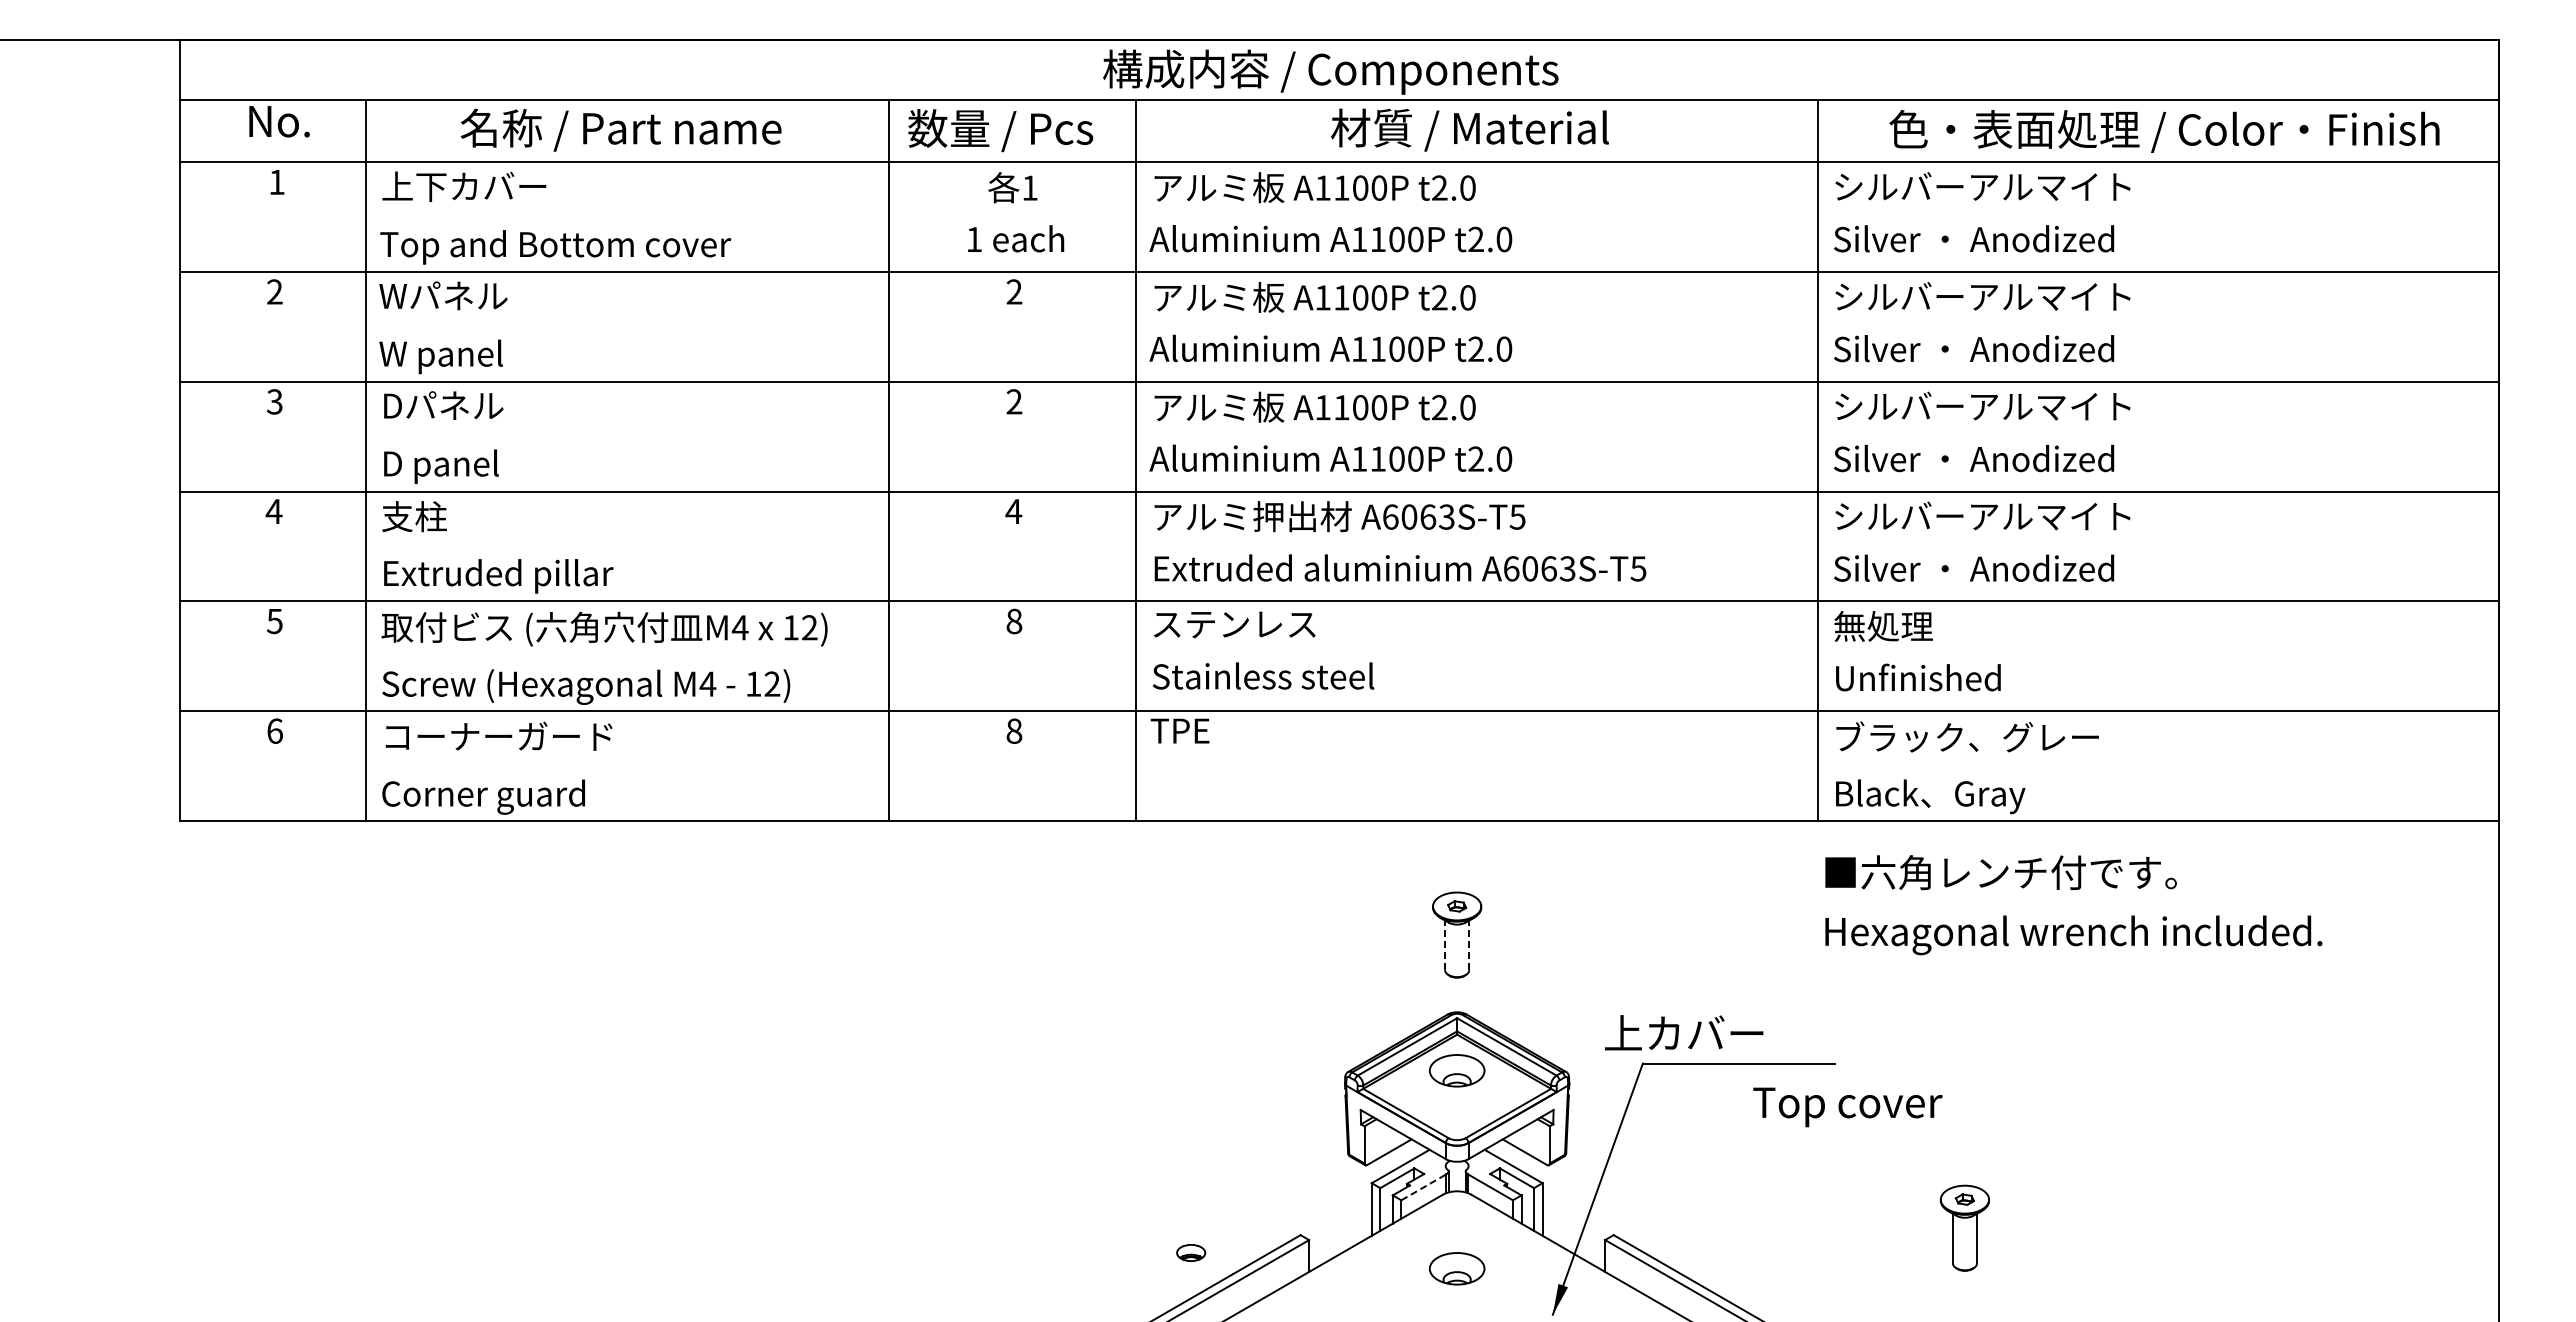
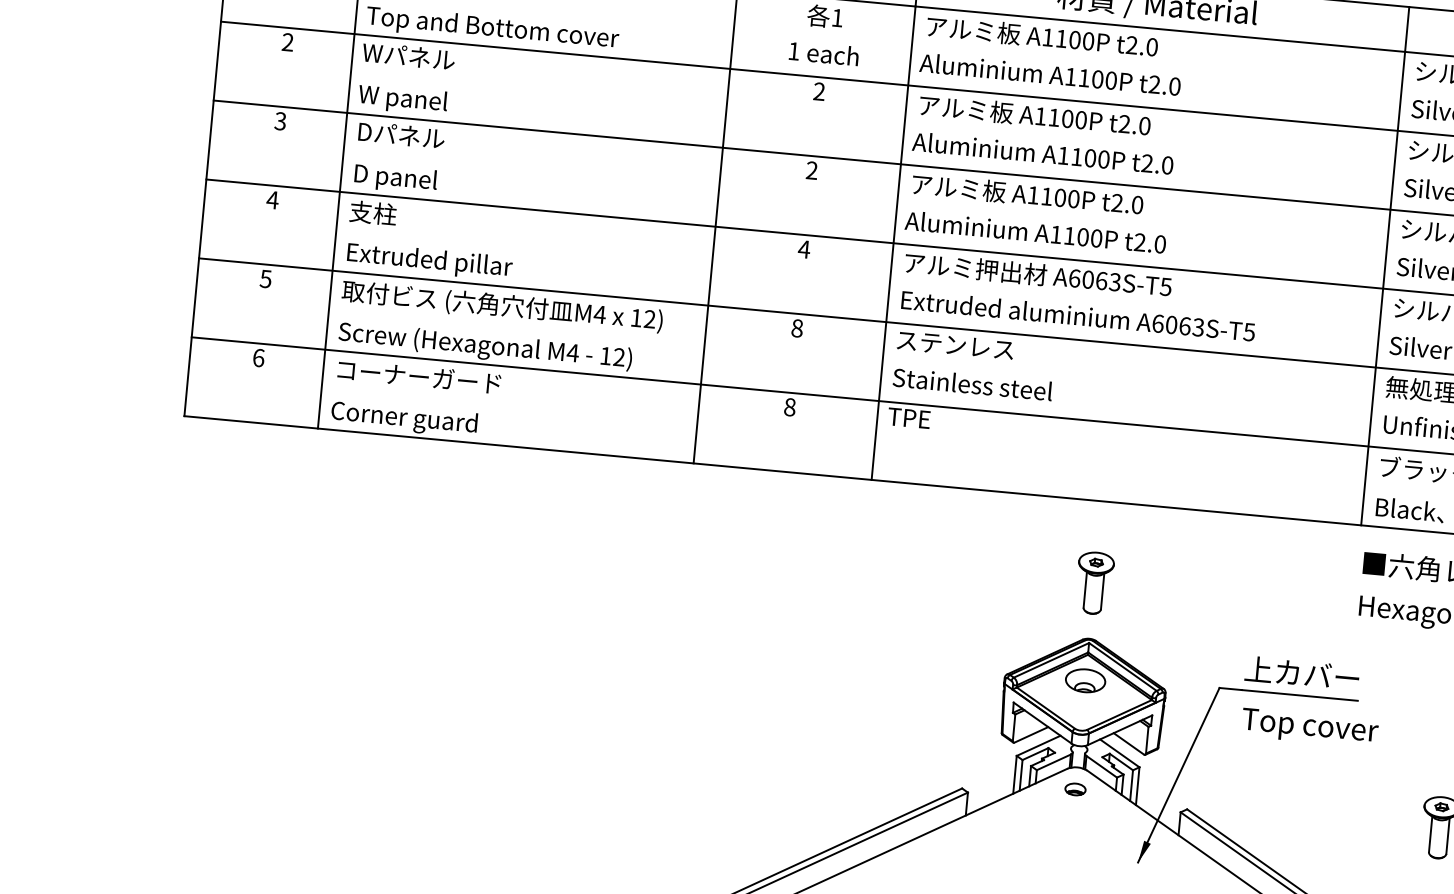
line: (1445, 945) -> (1085, 590), dashed -> solid
line: (1469, 945) -> (1102, 591), dashed -> solid
text: (1684, 1032) -> (1302, 673), moved
text: (1847, 1107) -> (1309, 728), moved
line: (1423, 1187) -> (1053, 762), dashed -> solid
part: (1191, 1252) -> (1075, 789), moved
part: (1456, 1268) -> (1071, 822), removed

